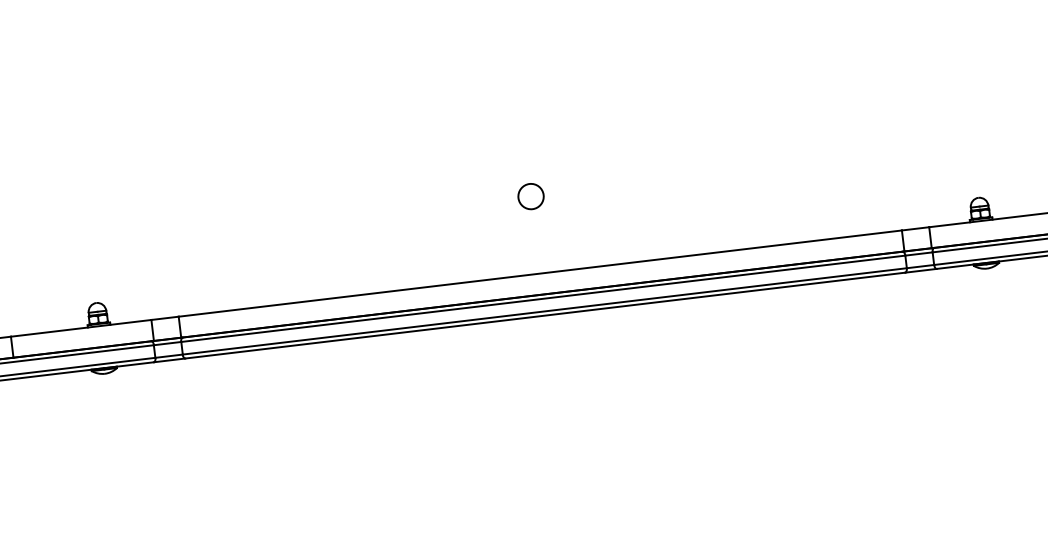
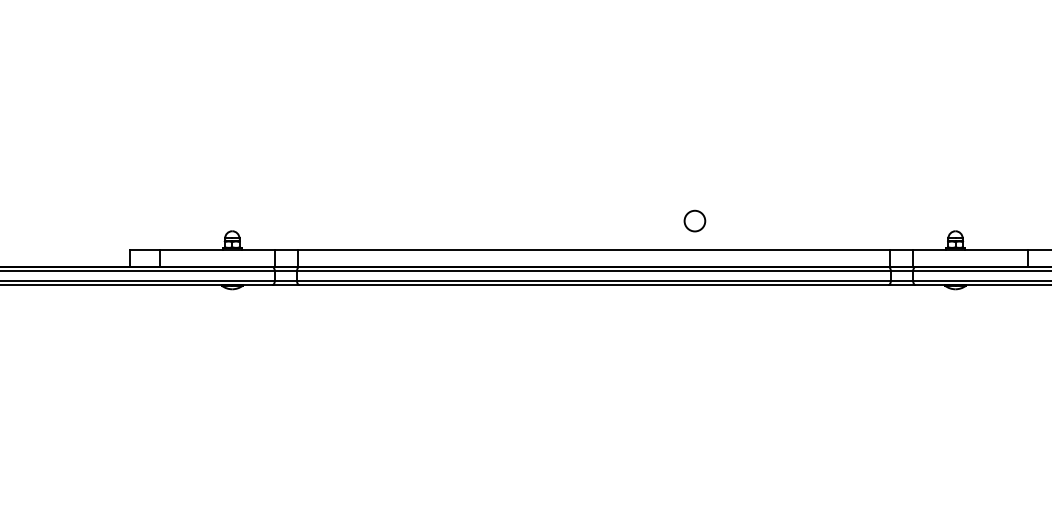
circle: (530, 195) -> (694, 220), moved

